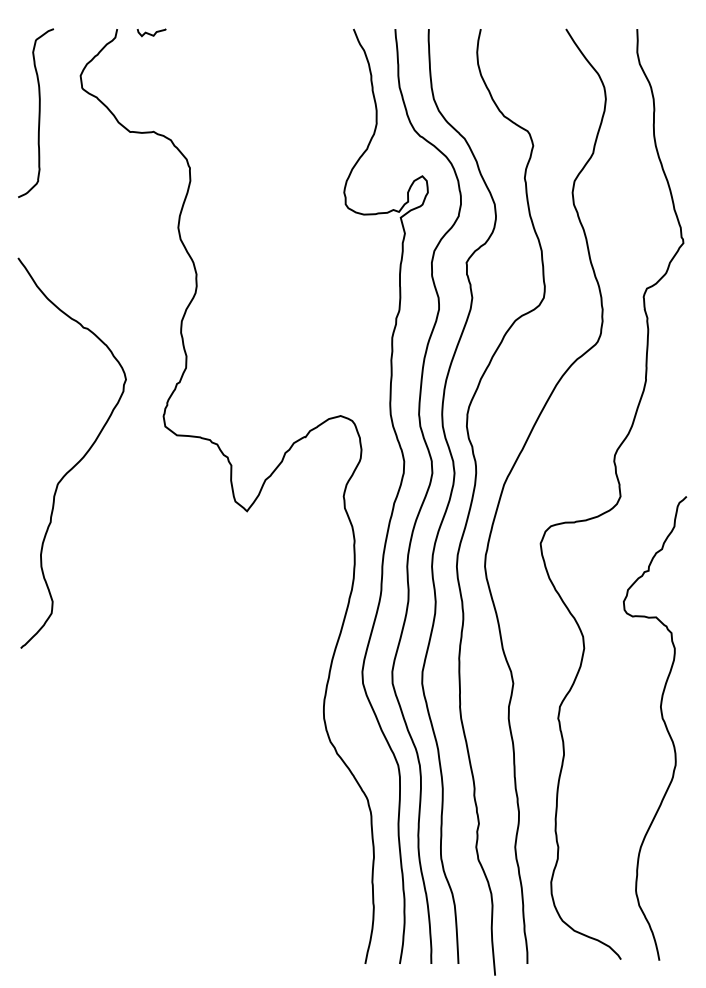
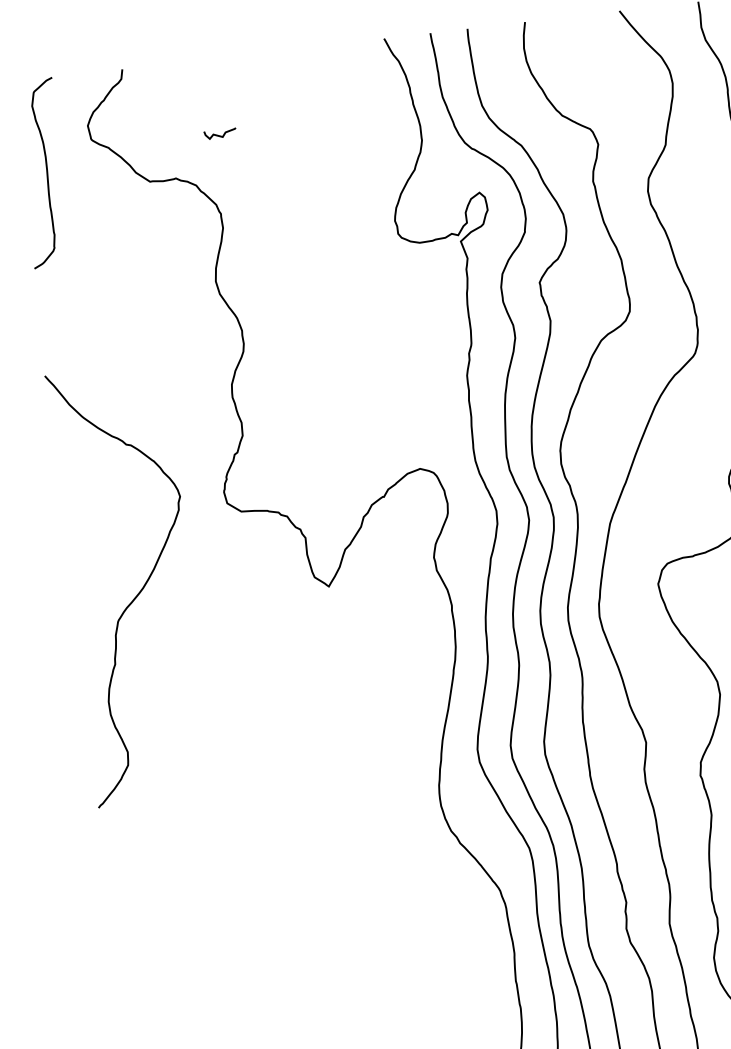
curve: (150, 33) -> (219, 134), moved
curve: (81, 457) -> (140, 588), moved

